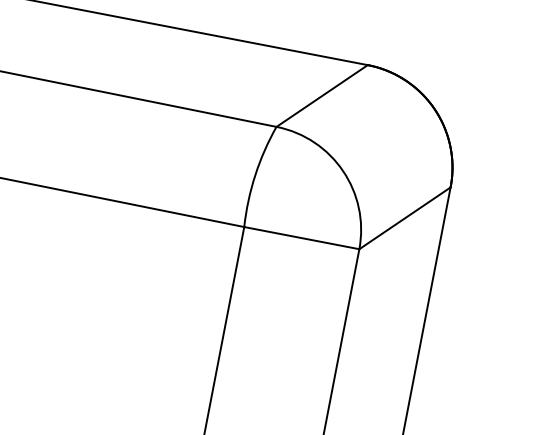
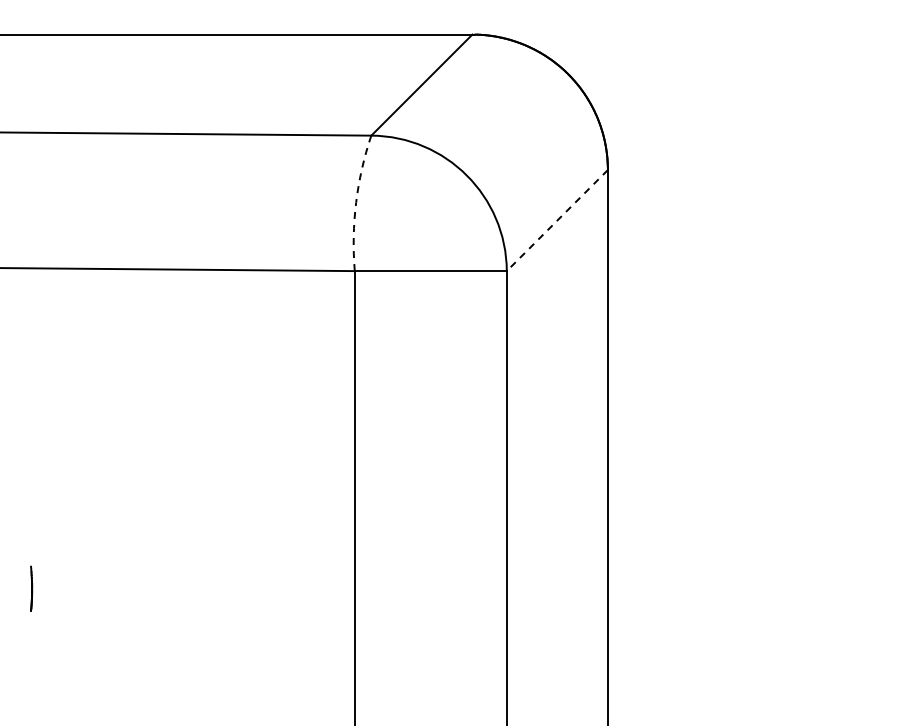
arc: (255, 175) -> (356, 202), solid -> dashed
line: (404, 218) -> (556, 220), solid -> dashed

